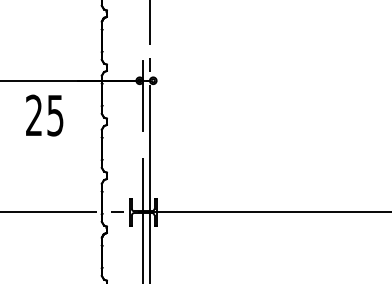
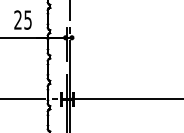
text: (43, 114) -> (22, 19), moved

